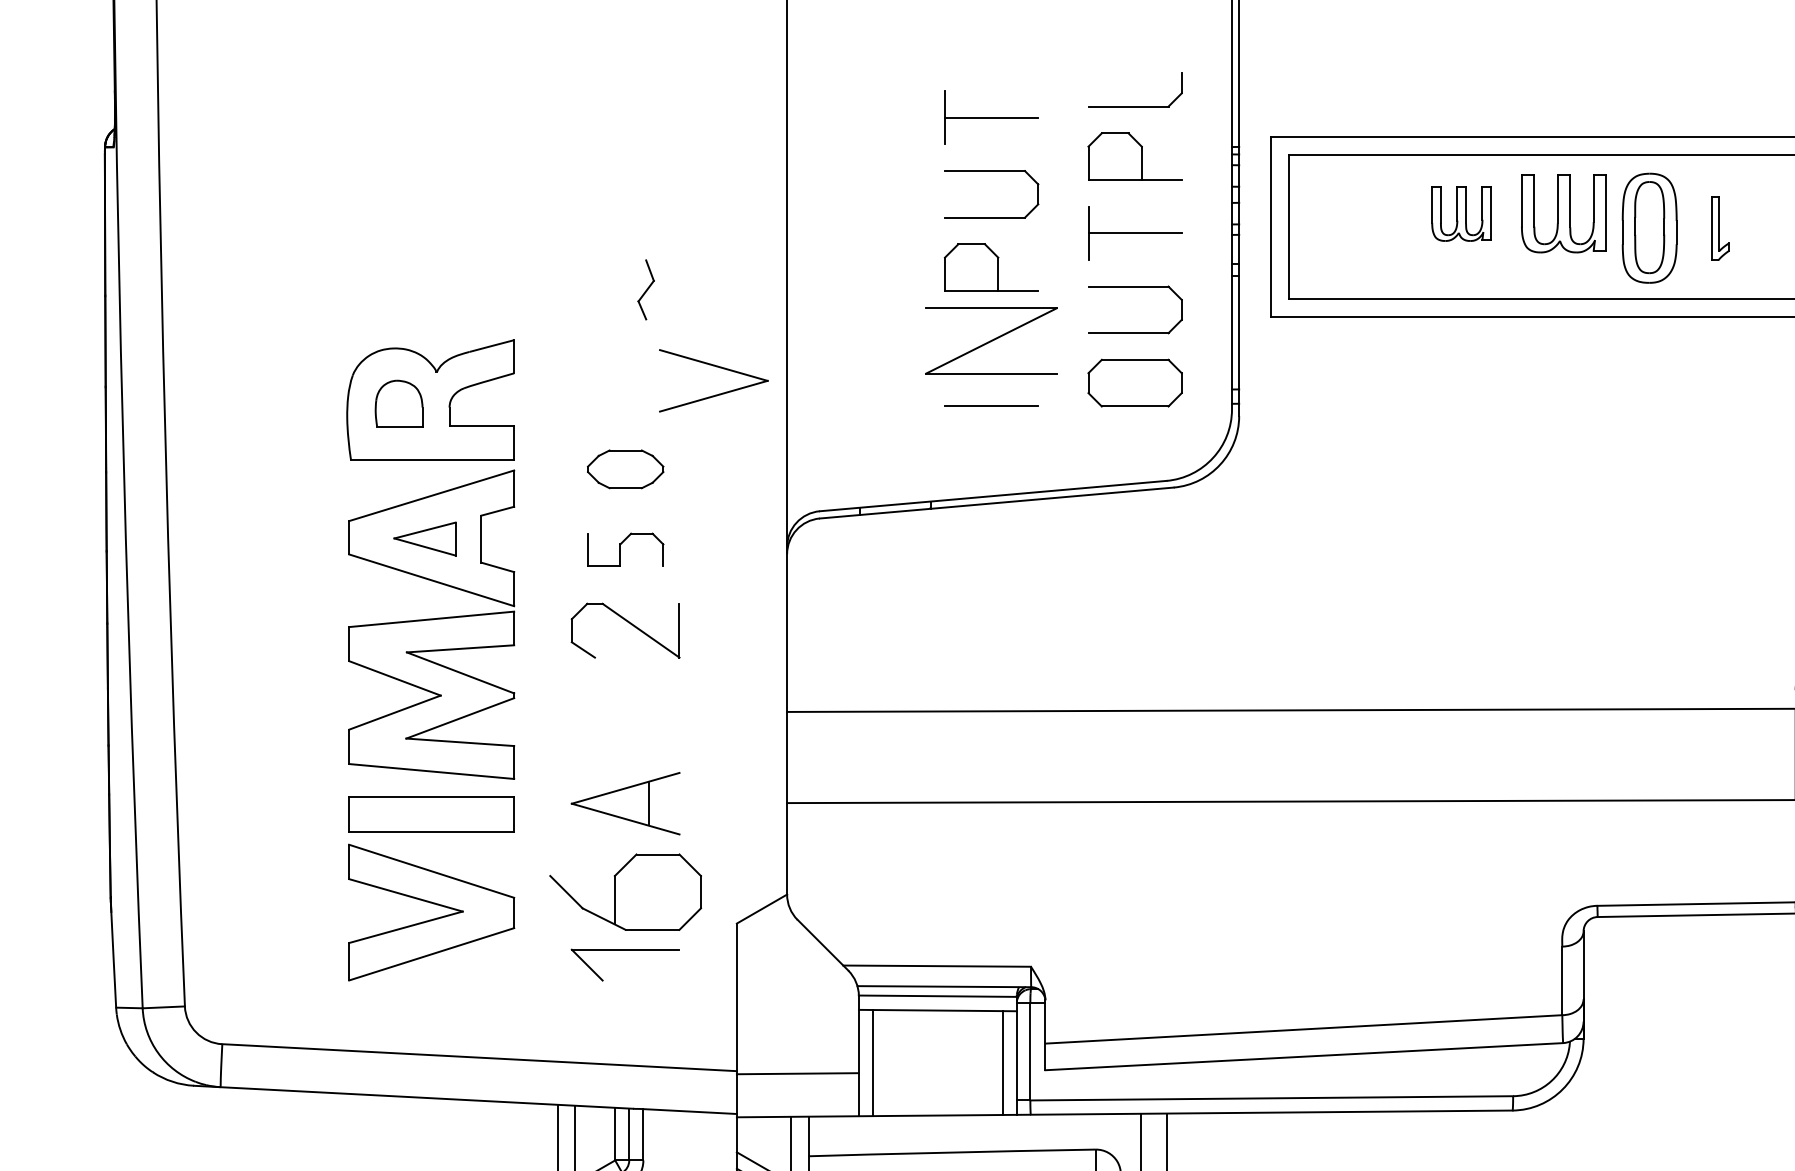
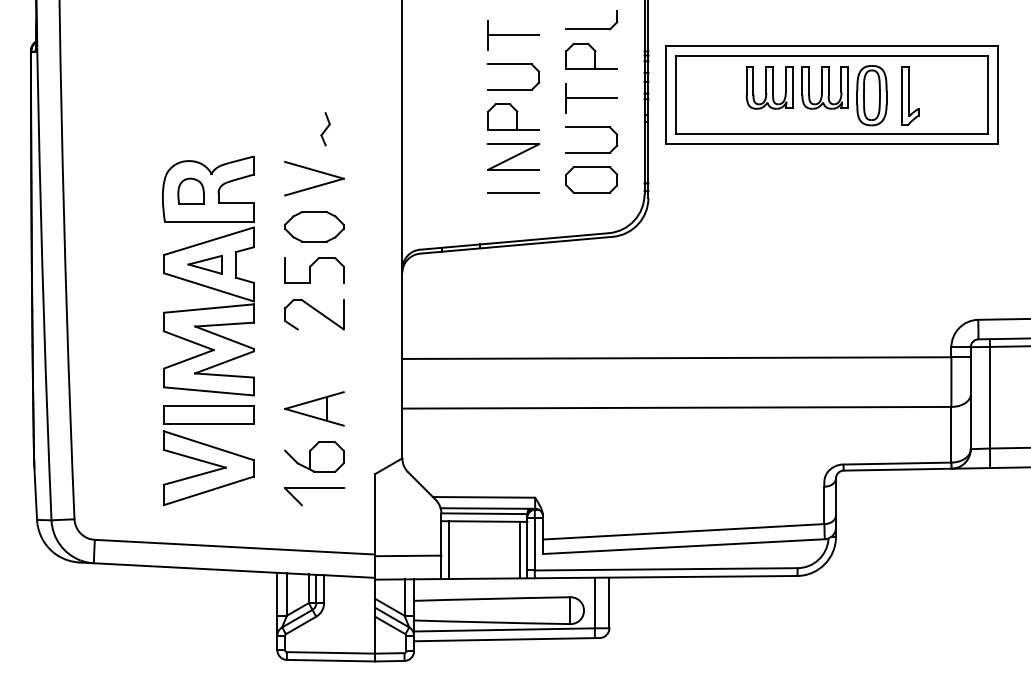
part: (1461, 213) -> (769, 87), size x1.43
part: (1720, 228) -> (910, 95), size x1.67
part: (991, 340) -> (513, 156), size x0.71
part: (719, 369) -> (317, 172), moved
part: (625, 468) -> (314, 226), size x1.43
part: (625, 549) -> (314, 270), size x1.43
part: (625, 891) -> (314, 456), size x0.71

